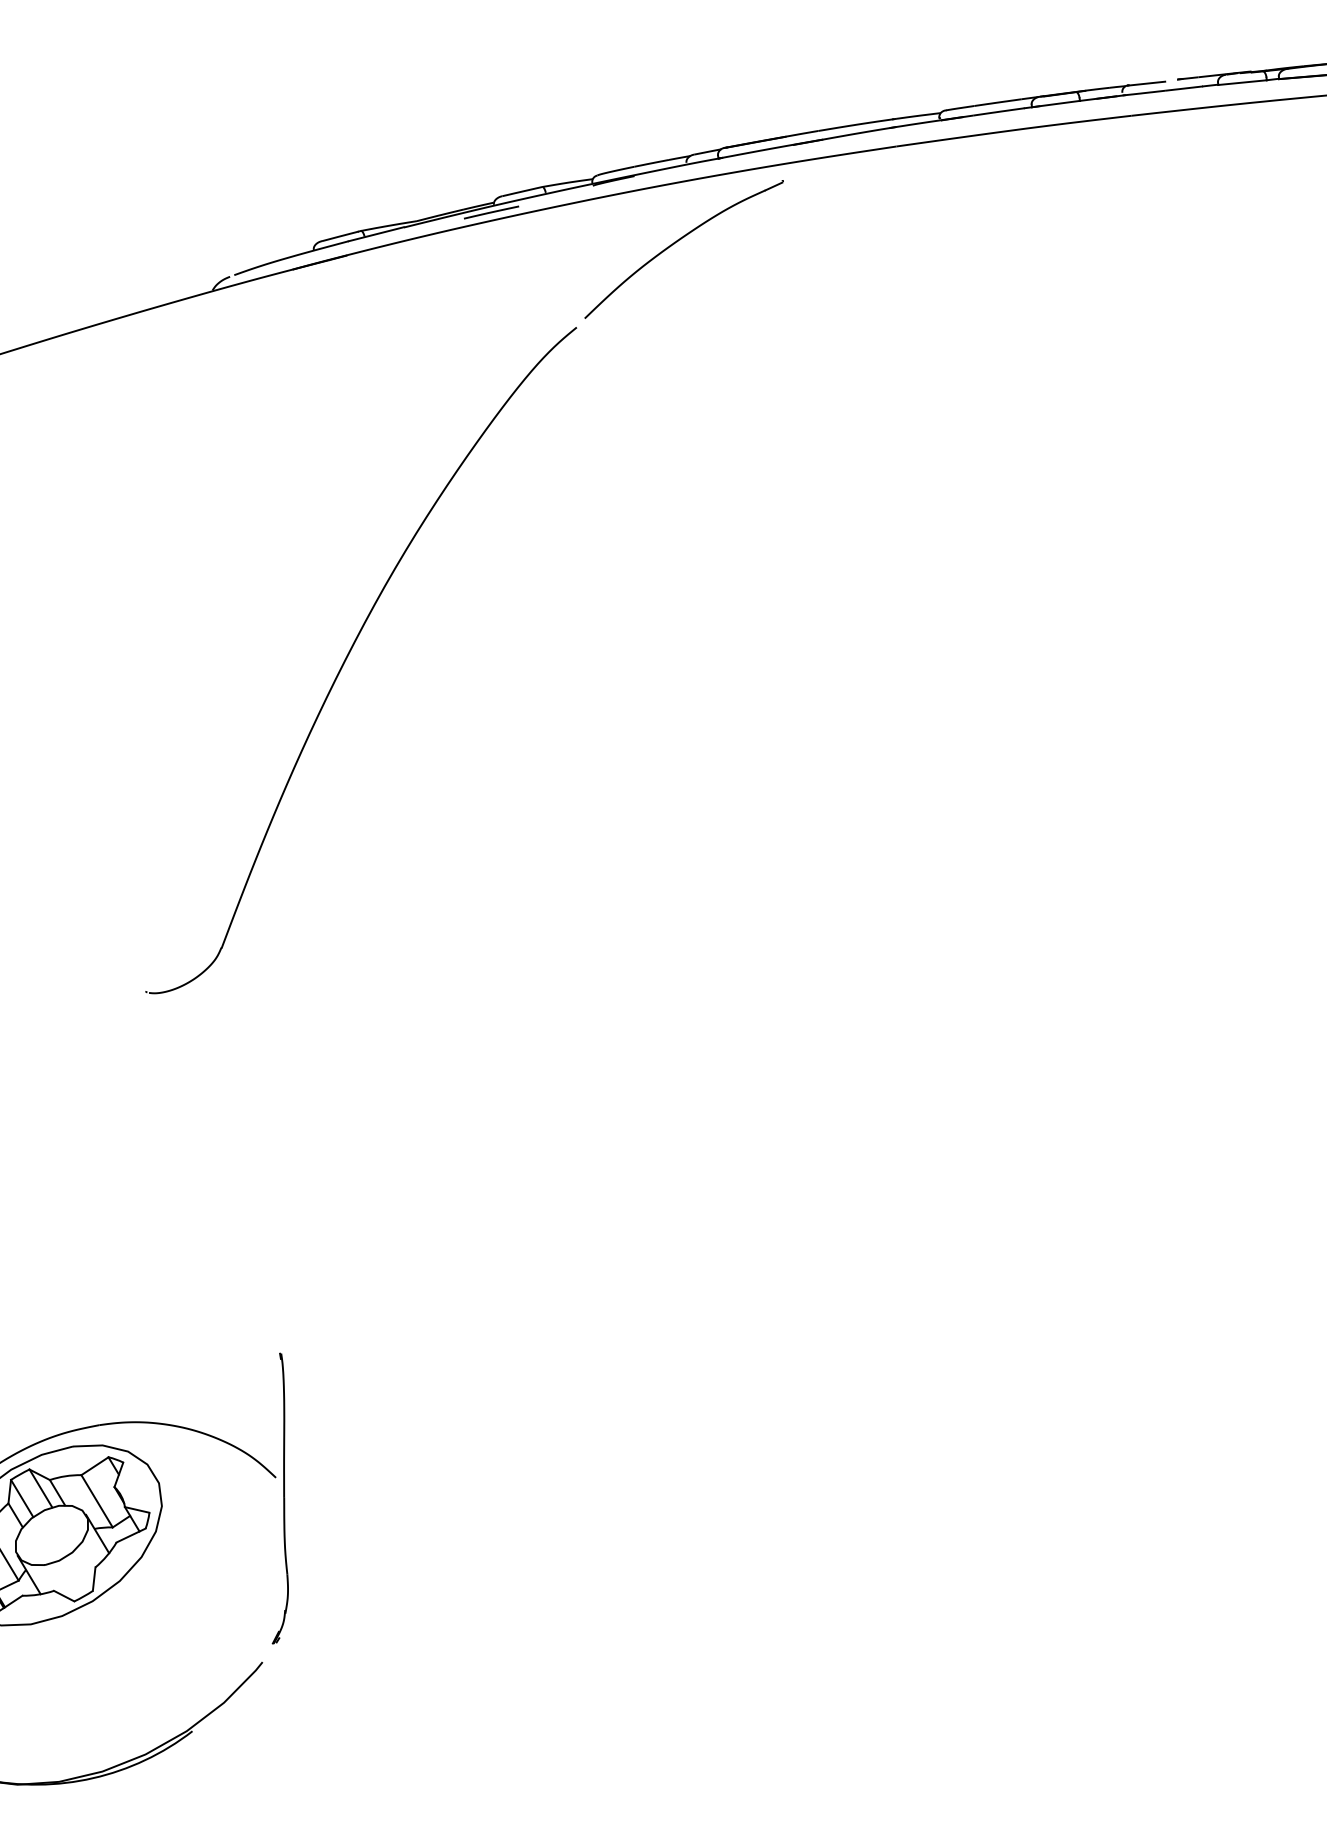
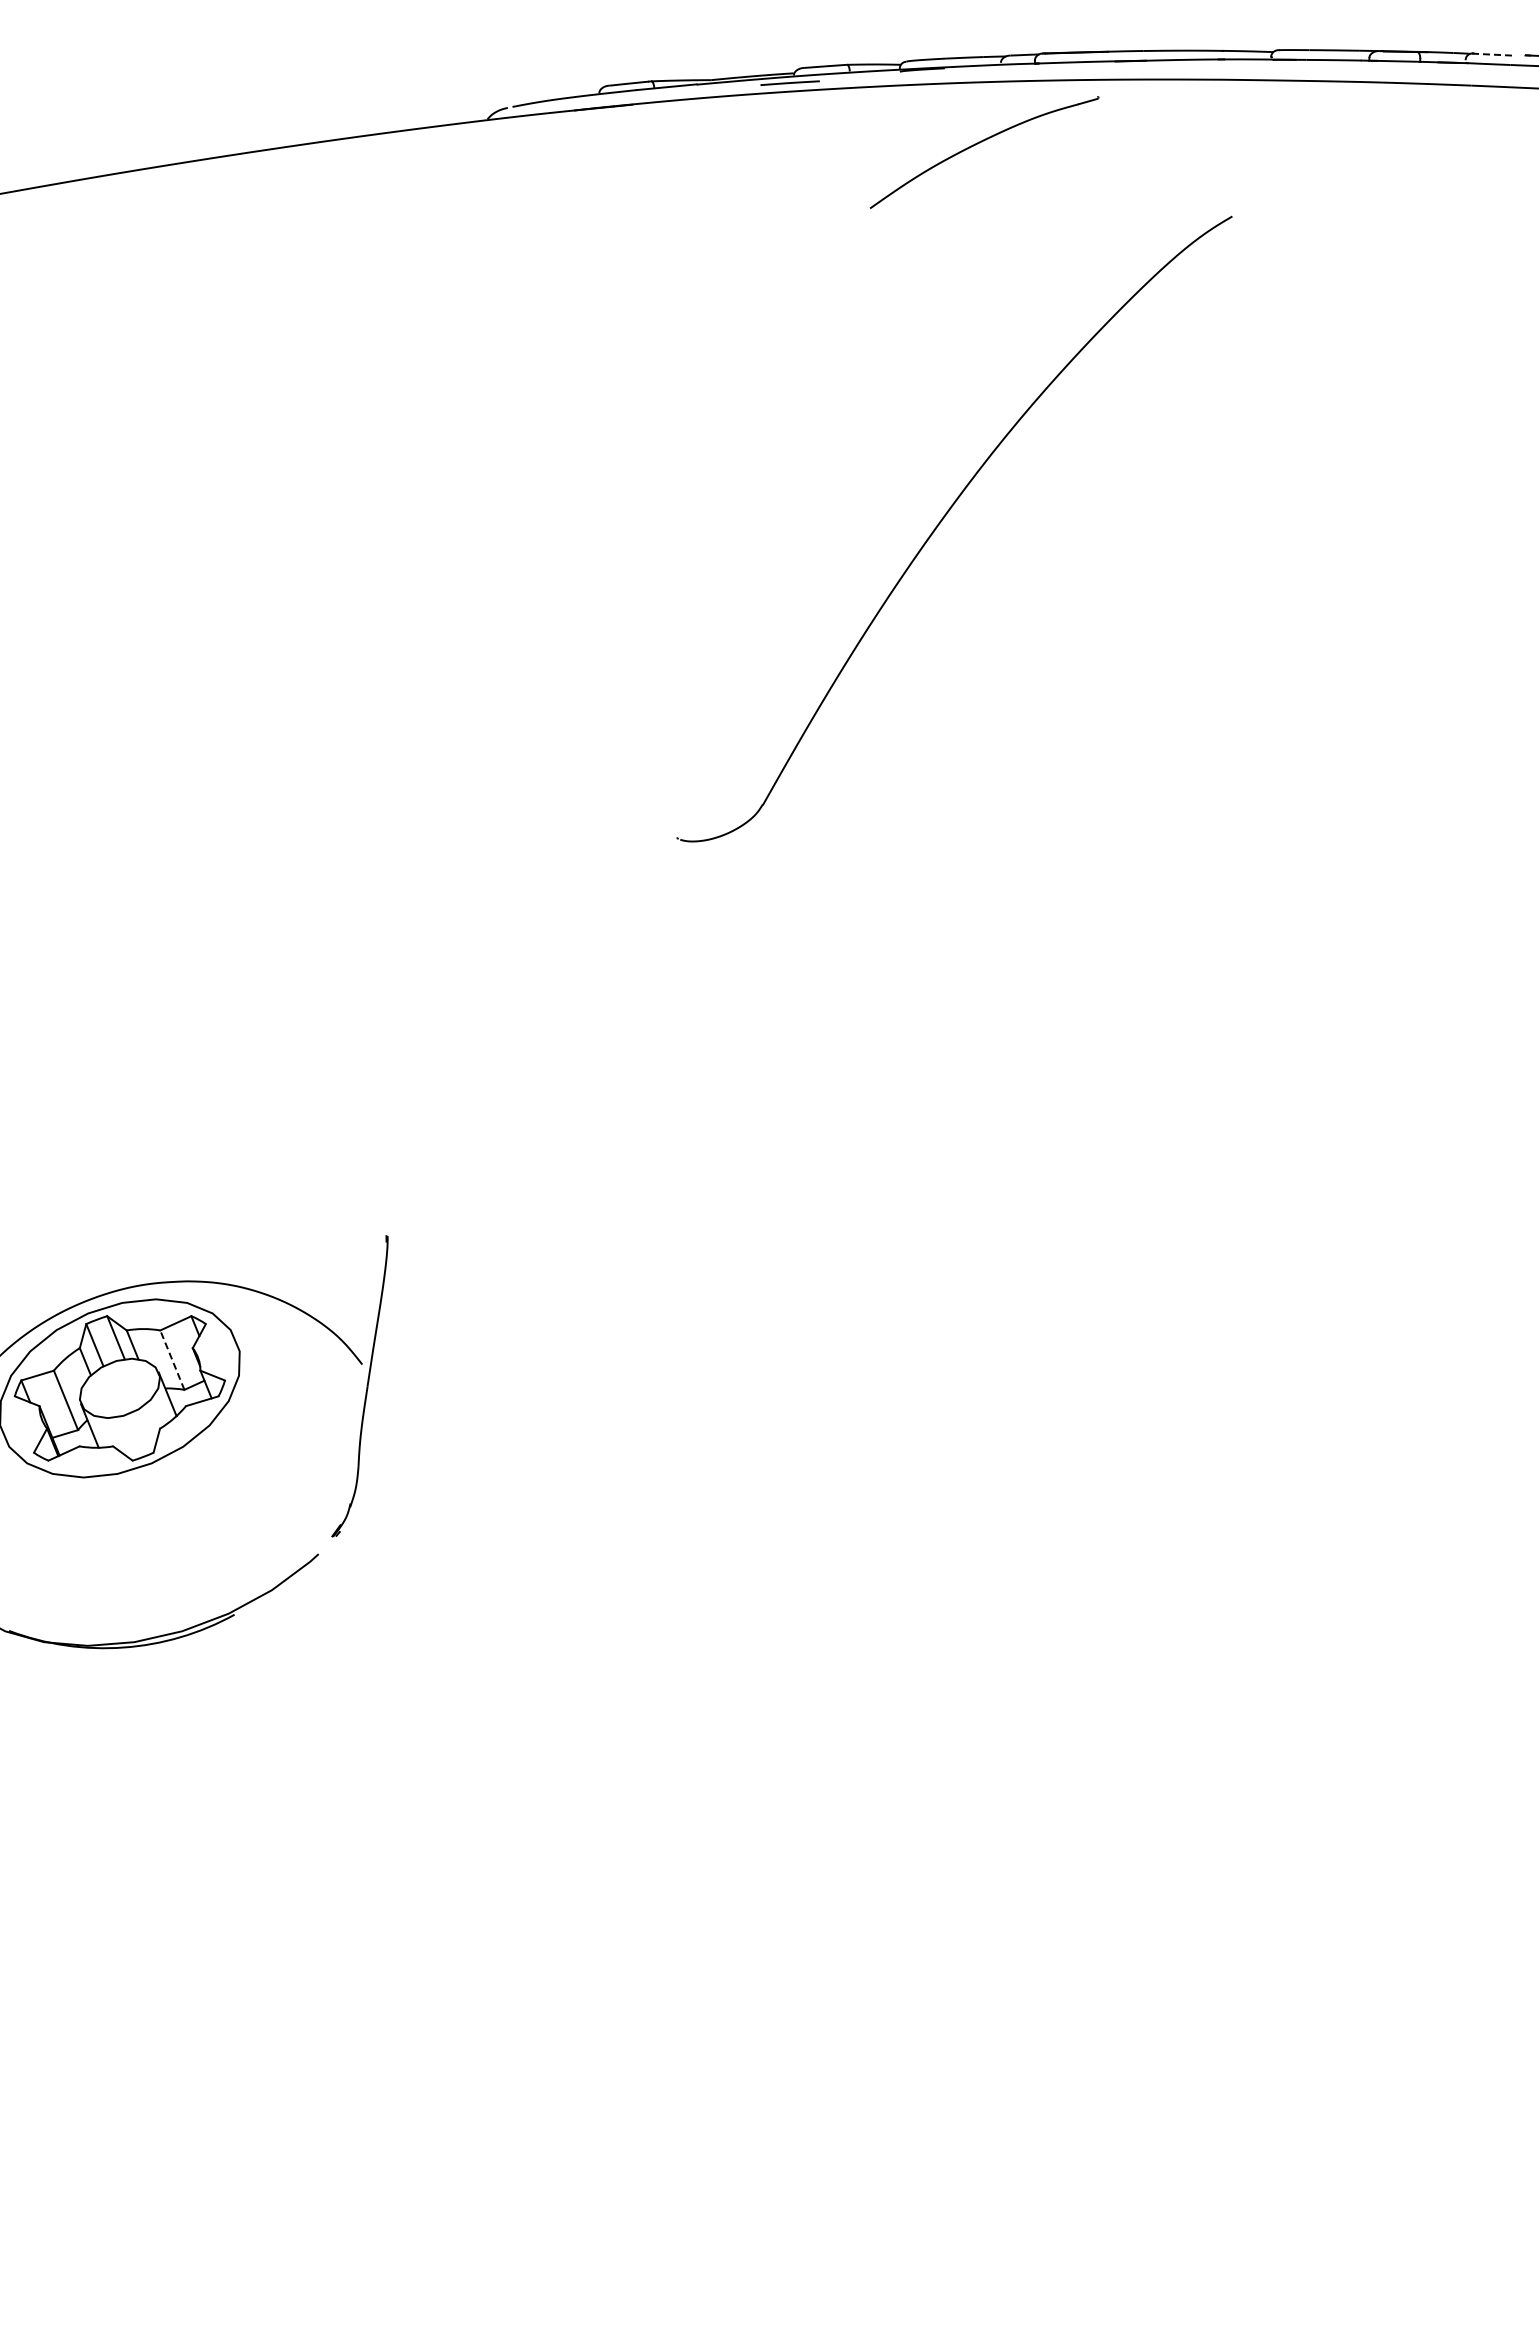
line: (1146, 83) -> (1492, 54), solid -> dashed
part: (350, 652) -> (944, 518), moved
line: (97, 1500) -> (172, 1359), solid -> dashed

